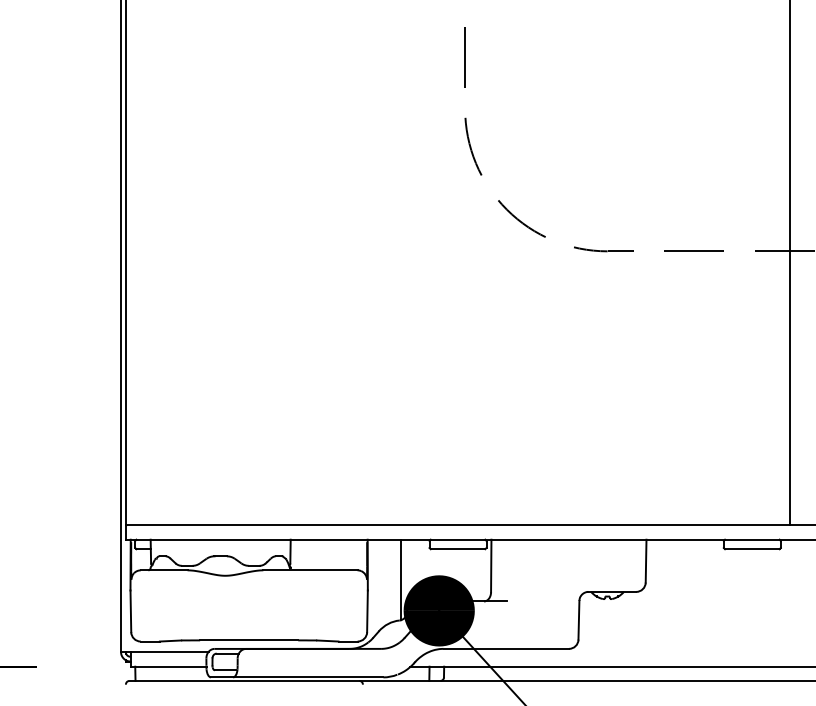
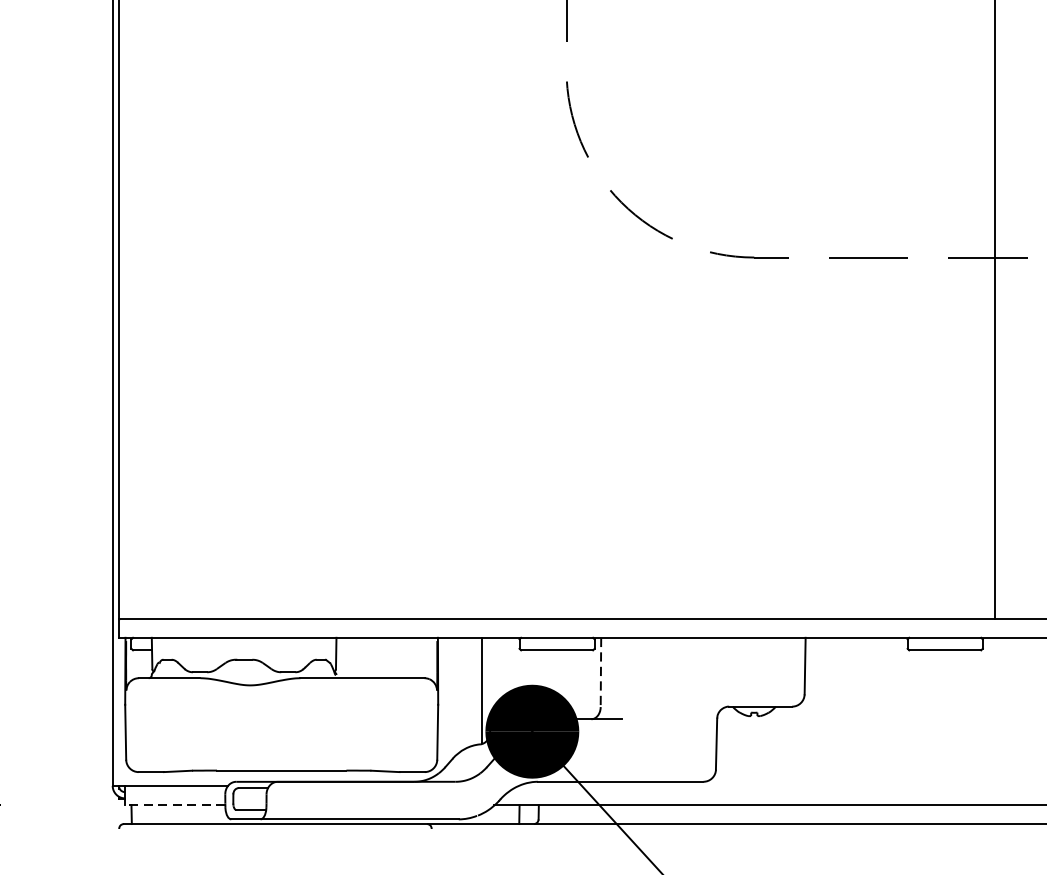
line: (491, 566) -> (601, 673), solid -> dashed
line: (168, 666) -> (175, 805), solid -> dashed

